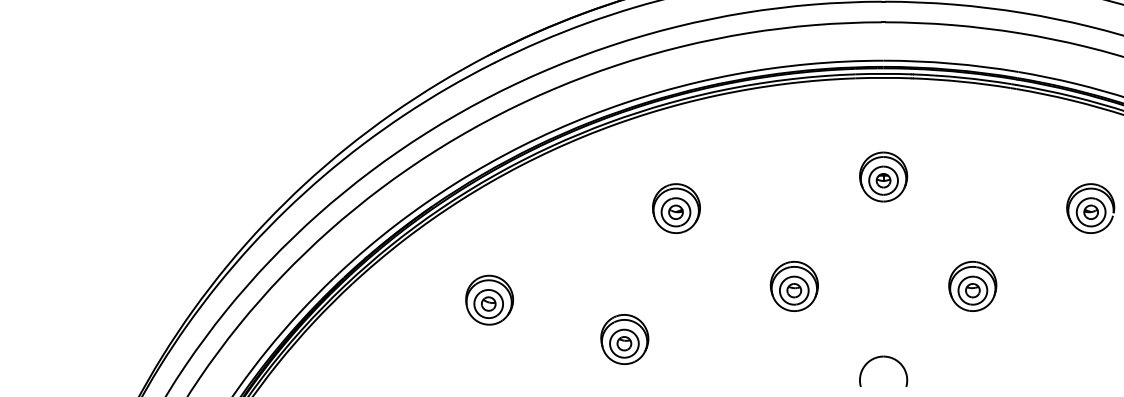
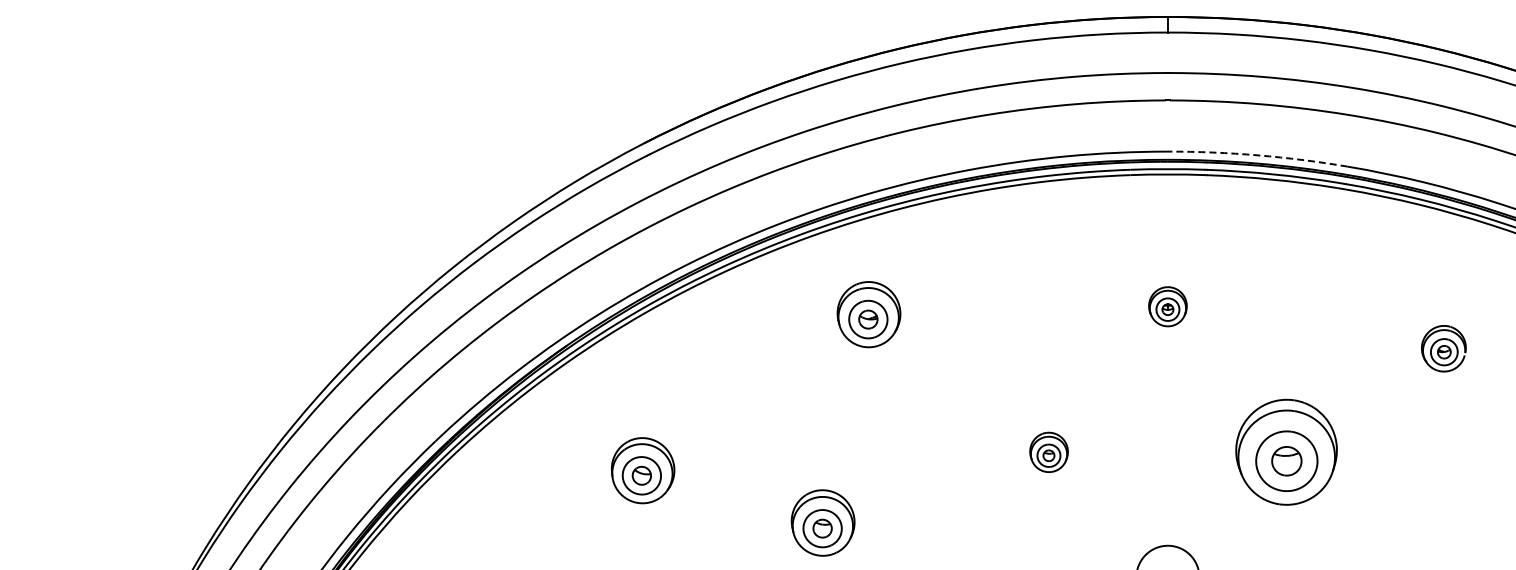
arc: (951, 63) -> (1258, 155), solid -> dashed
part: (883, 176) -> (1167, 306), size x0.6
part: (676, 208) -> (868, 314), moved
part: (1090, 208) -> (1443, 348), size x0.7
part: (793, 286) -> (1048, 452), size x0.6
part: (972, 286) -> (1286, 452), size x1.6

